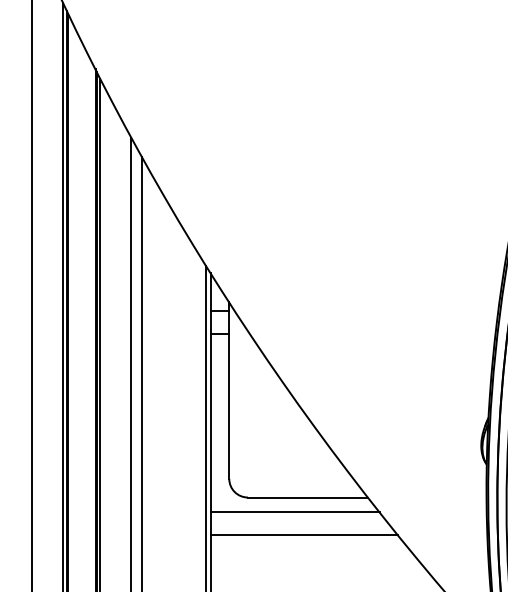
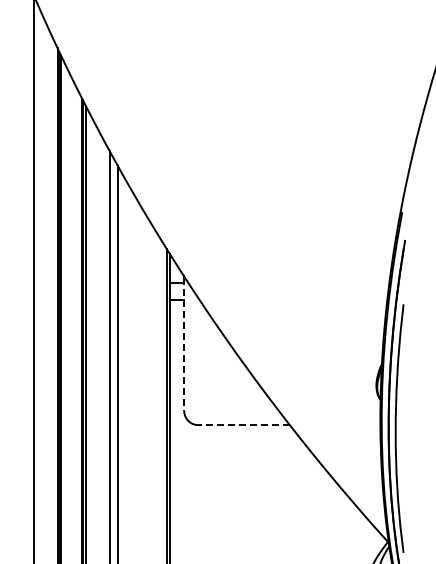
line: (229, 391) -> (184, 344), solid -> dashed
line: (308, 497) -> (244, 425), solid -> dashed
line: (295, 512) -> (234, 436), removed
line: (304, 534) -> (241, 453), removed

